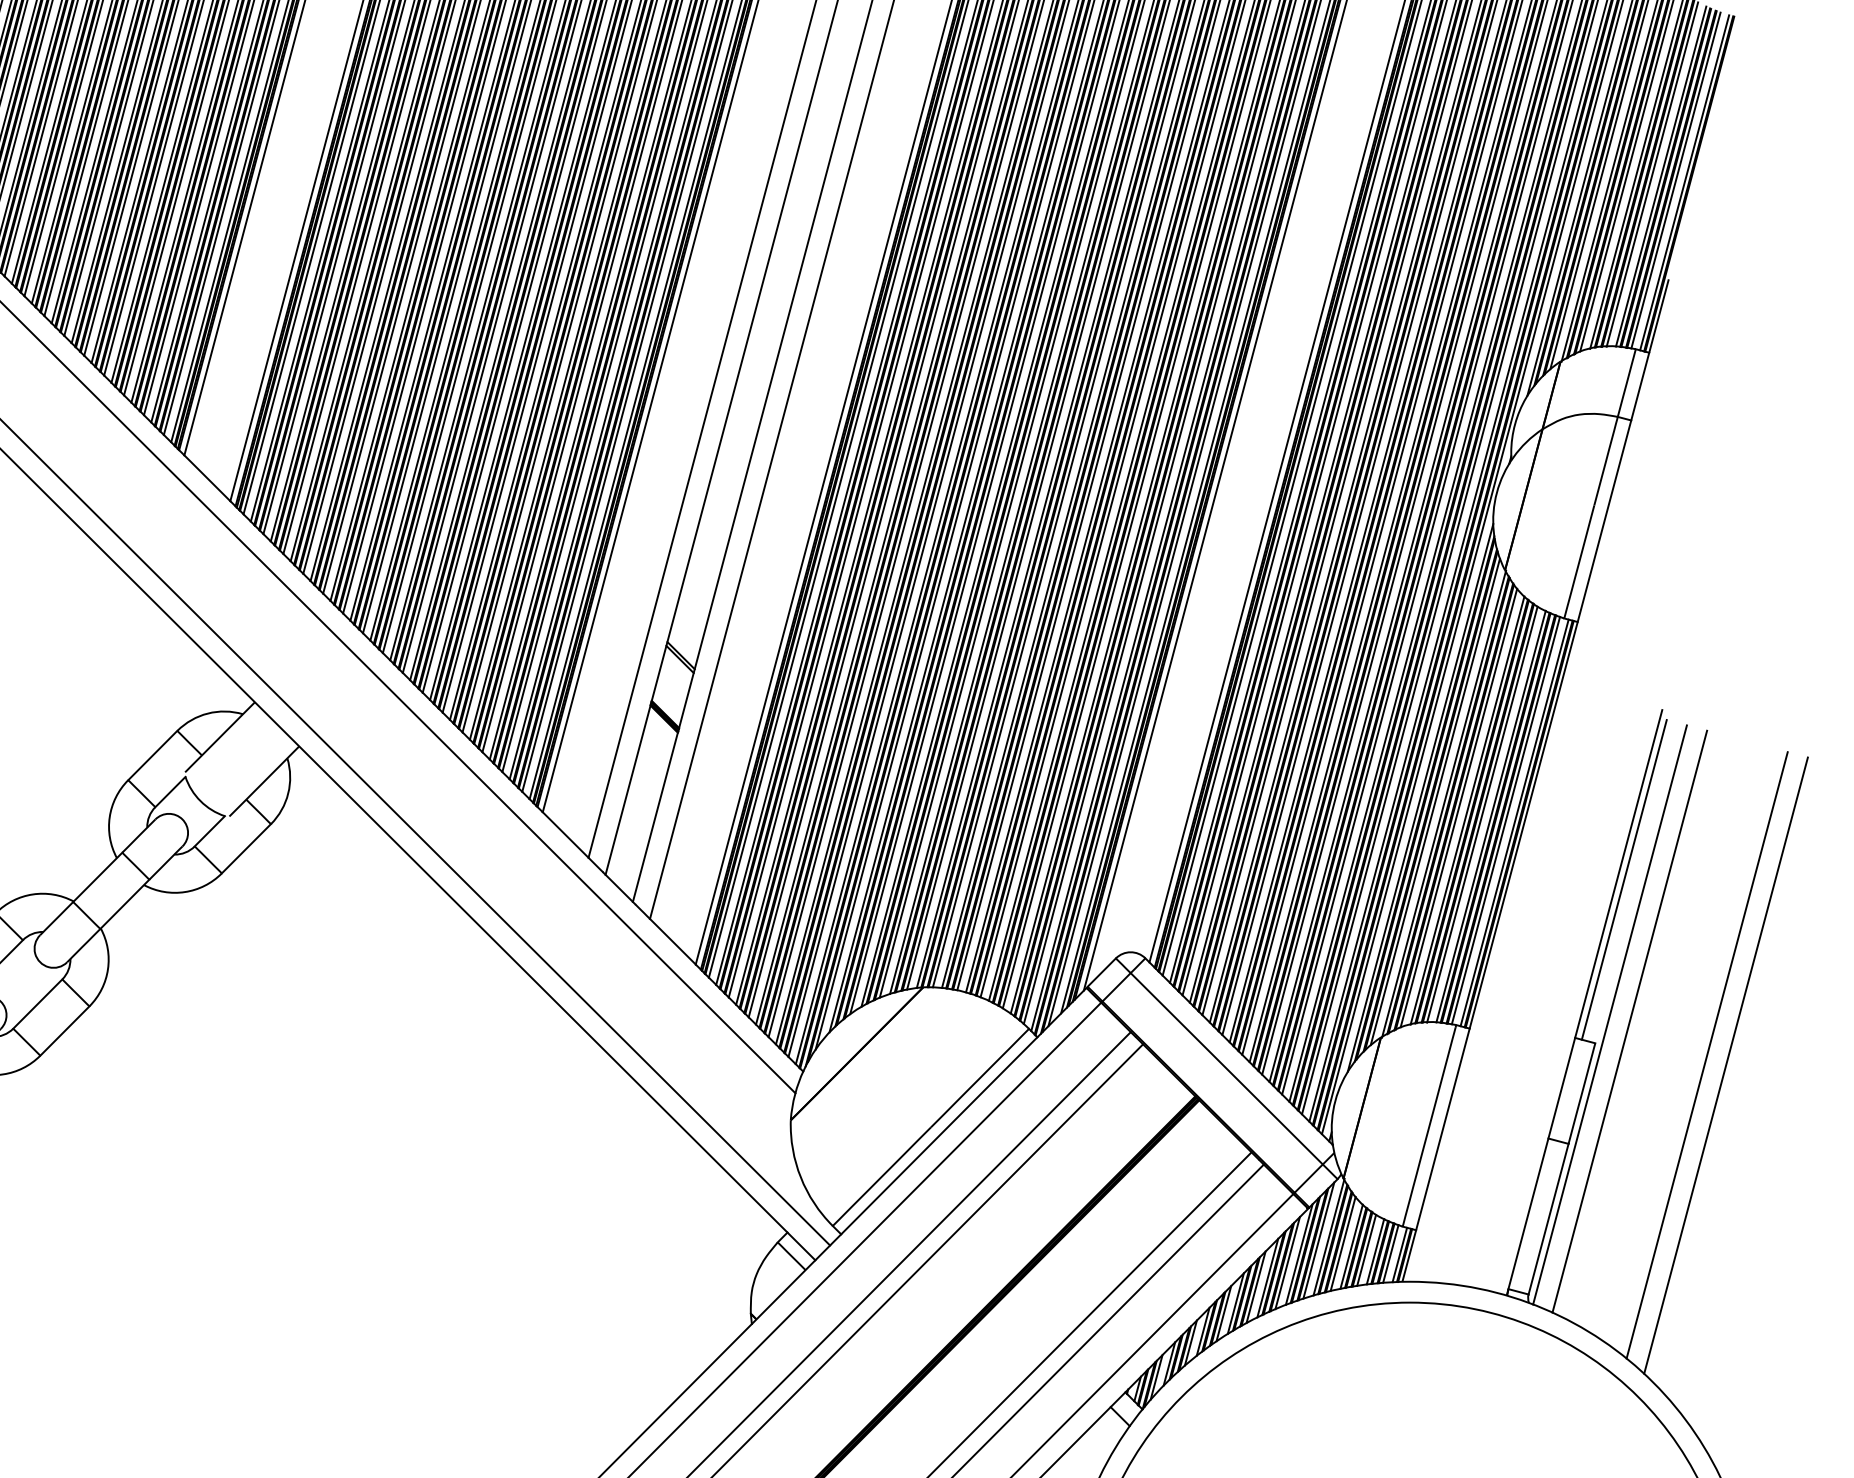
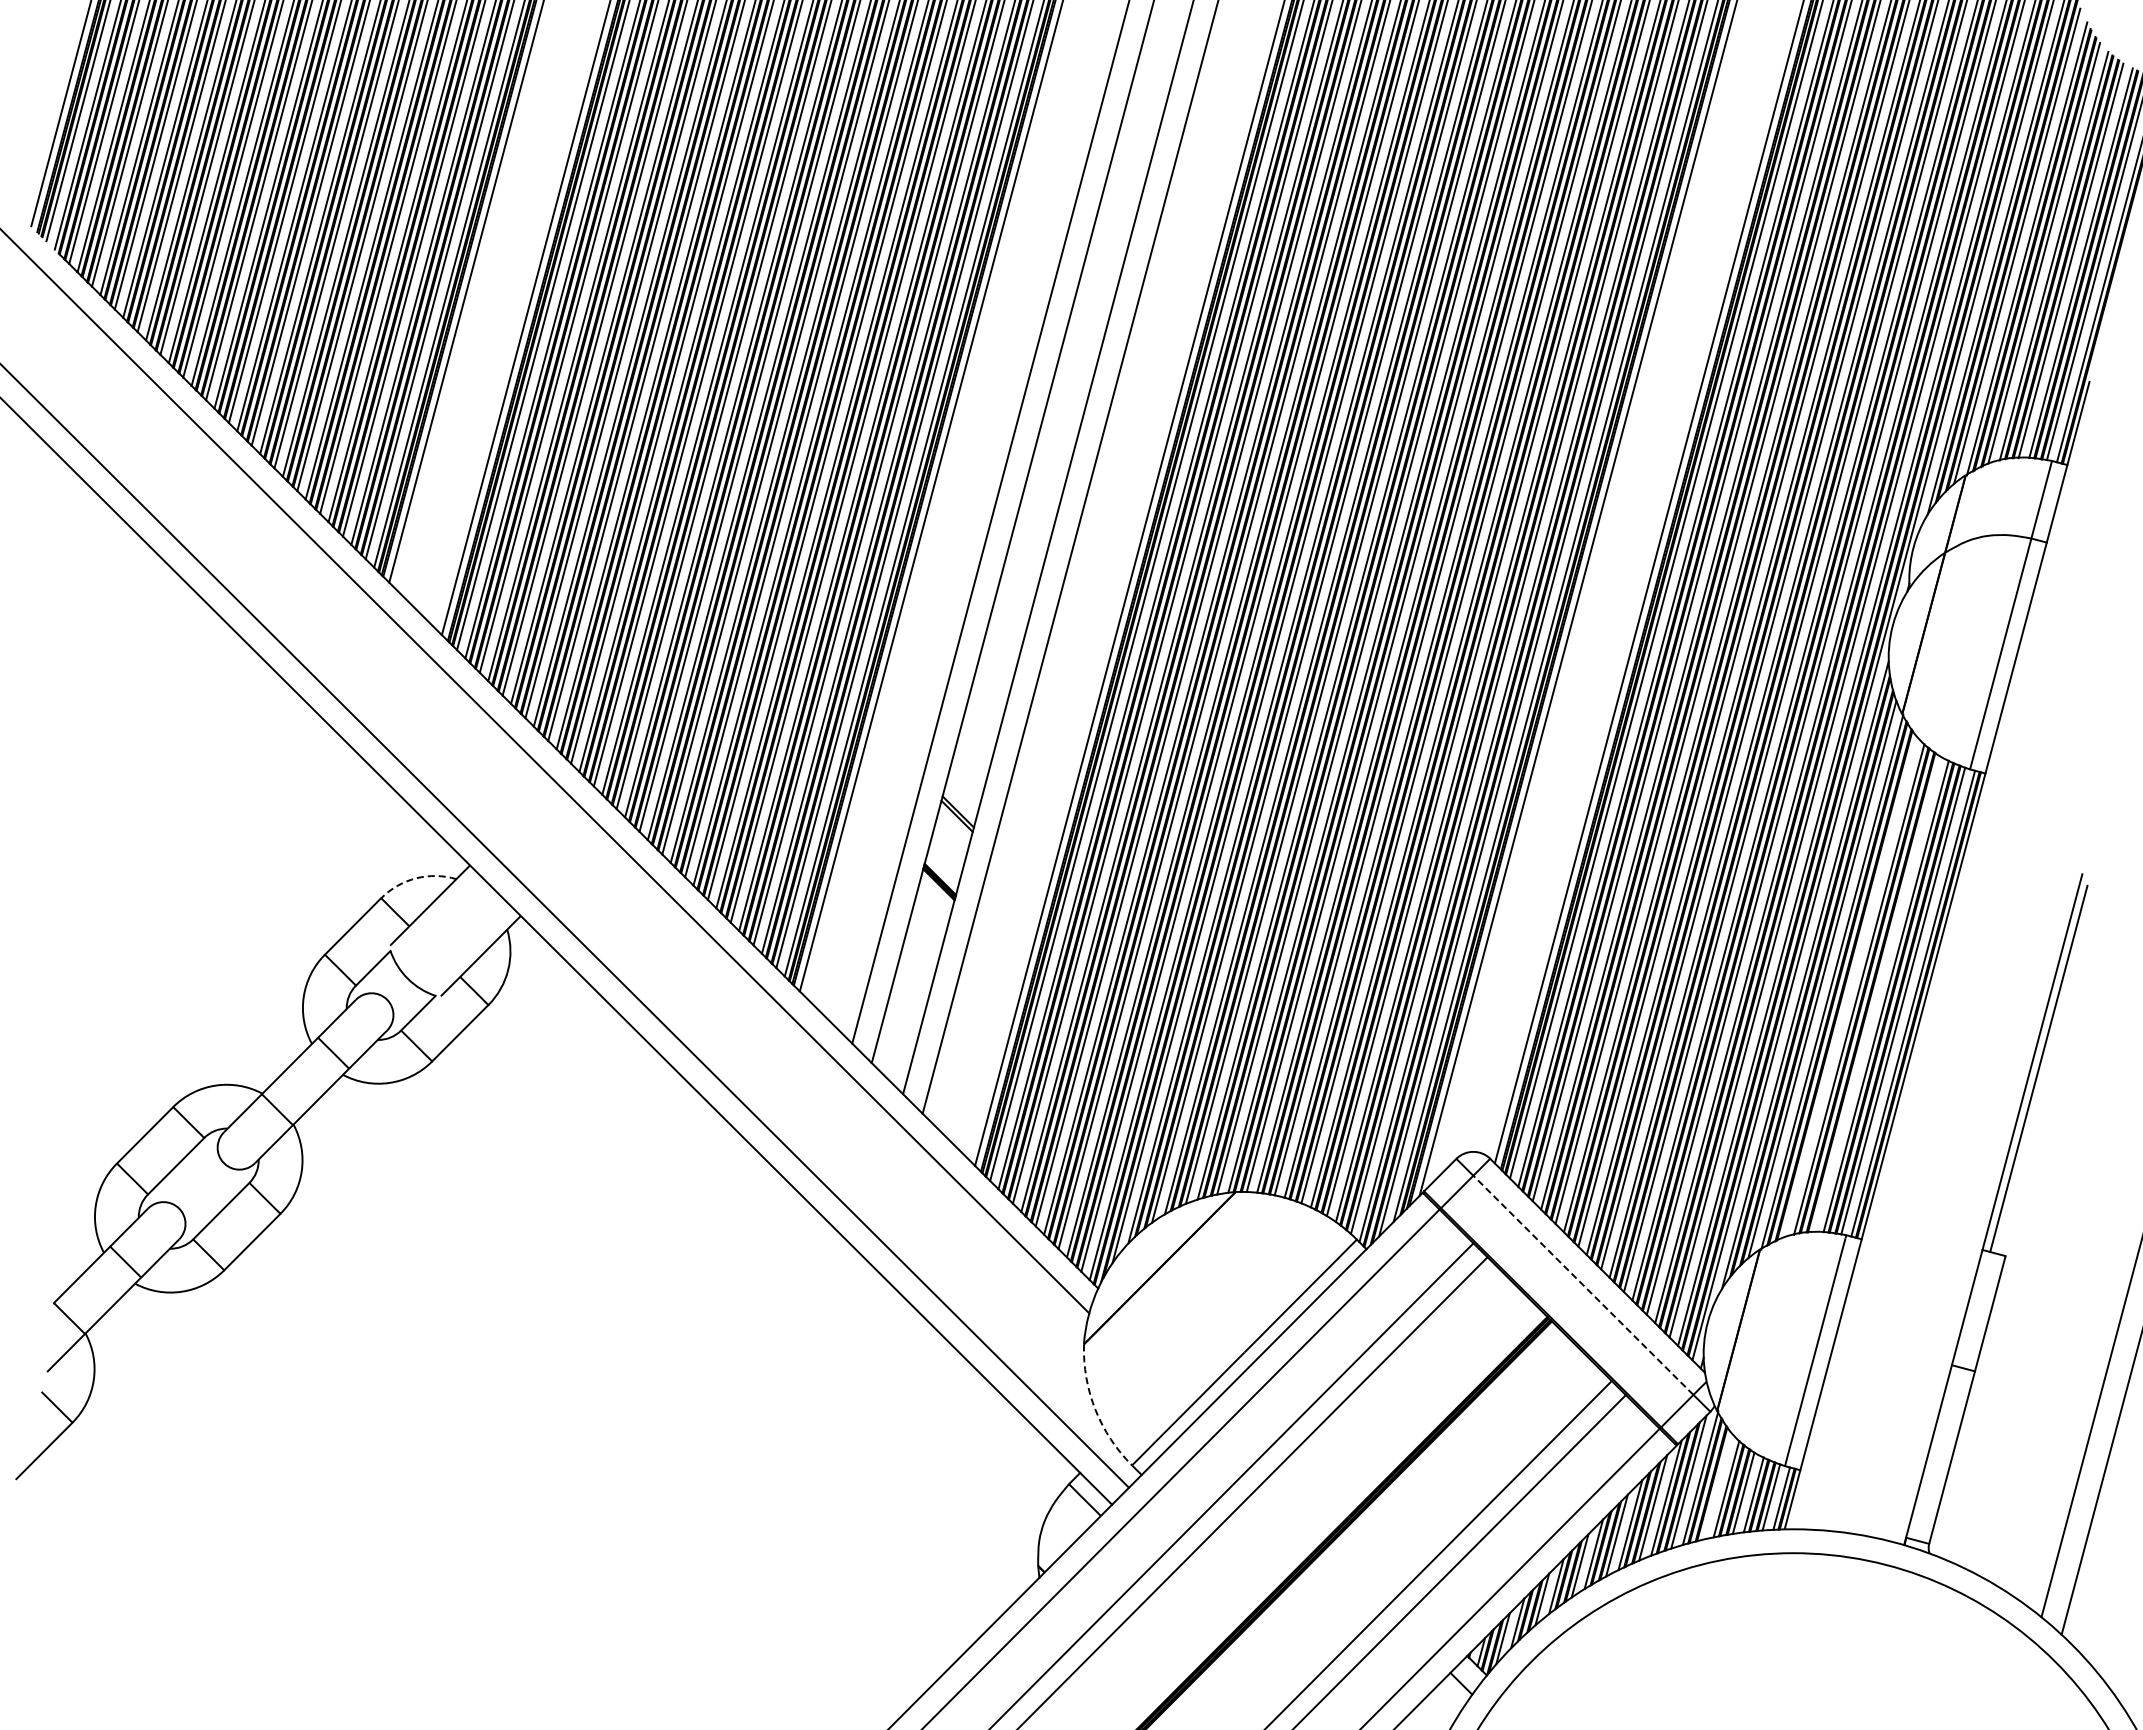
arc: (208, 713) -> (416, 878), solid -> dashed
line: (1459, 807) -> (1849, 986), removed
line: (1481, 814) -> (1875, 993), removed
line: (1610, 1014) -> (2022, 1223), removed
line: (1629, 1021) -> (2044, 1231), removed
line: (1226, 1068) -> (1583, 1284), solid -> dashed
arc: (800, 1177) -> (1095, 1409), solid -> dashed
line: (1342, 1243) -> (1716, 1485), removed

